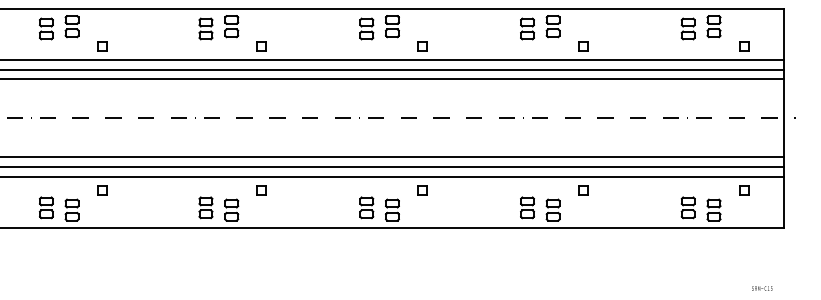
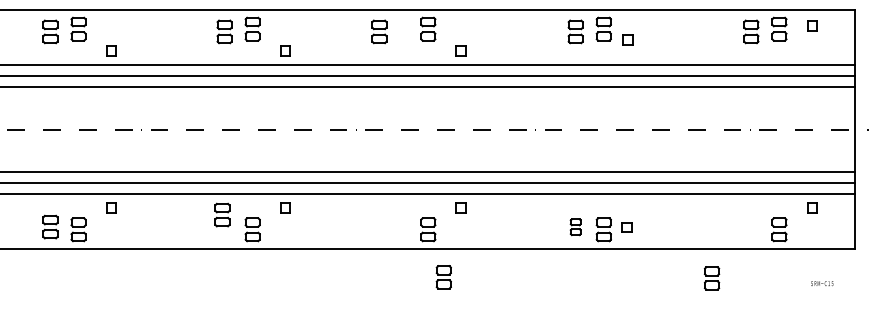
part: (366, 28) -> (379, 31), moved
part: (583, 46) -> (628, 40), moved
part: (744, 46) -> (812, 25), moved
part: (583, 190) -> (627, 227), moved
part: (205, 207) -> (221, 214), moved
part: (366, 207) -> (443, 277), moved
part: (527, 207) -> (575, 226), size x0.7
part: (687, 207) -> (711, 278), moved
text: (762, 288) -> (822, 283), moved

